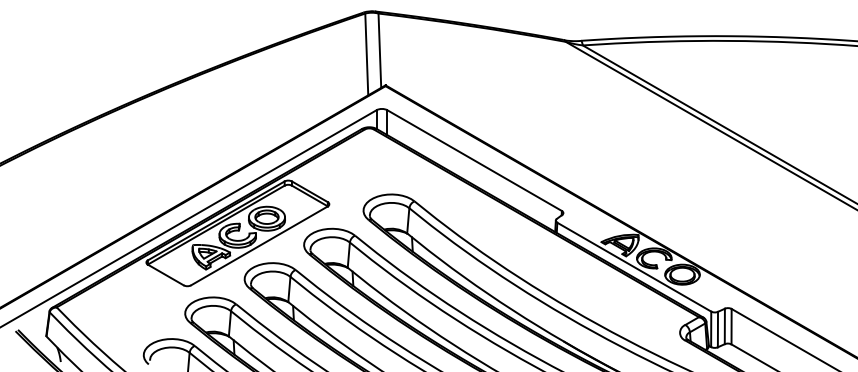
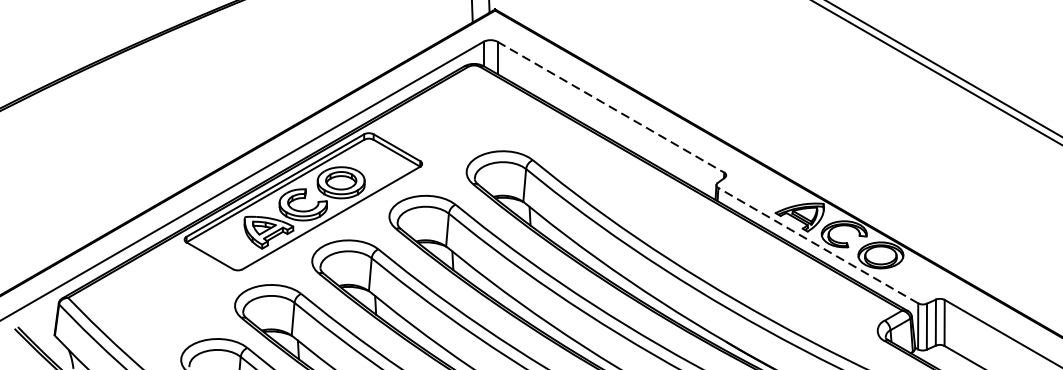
line: (474, 160) -> (610, 107), solid -> dashed
line: (634, 267) -> (818, 246), solid -> dashed

